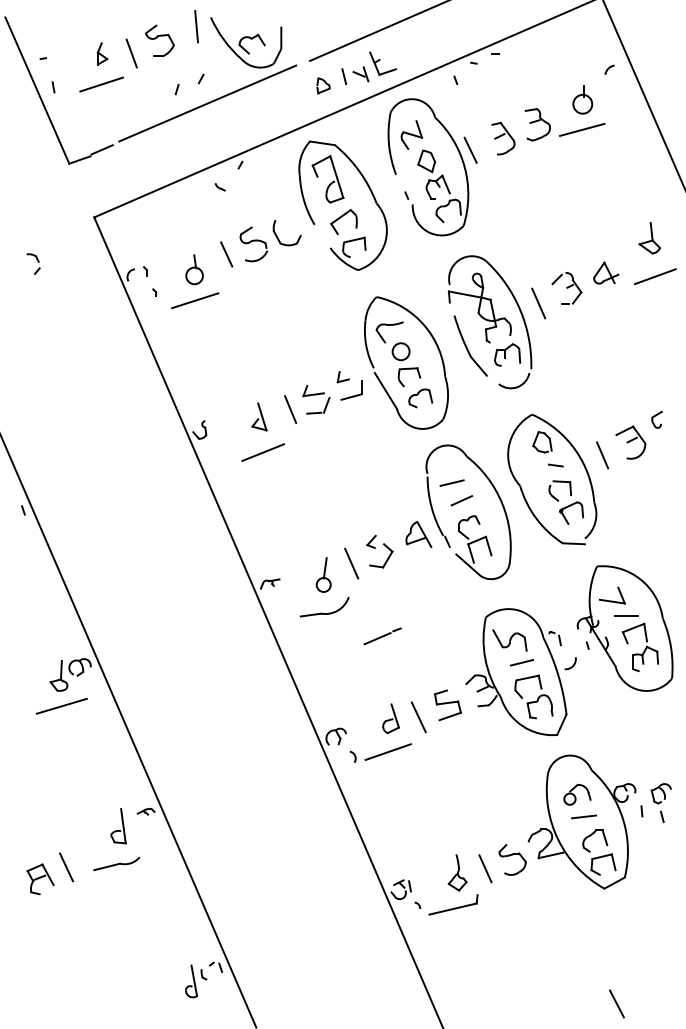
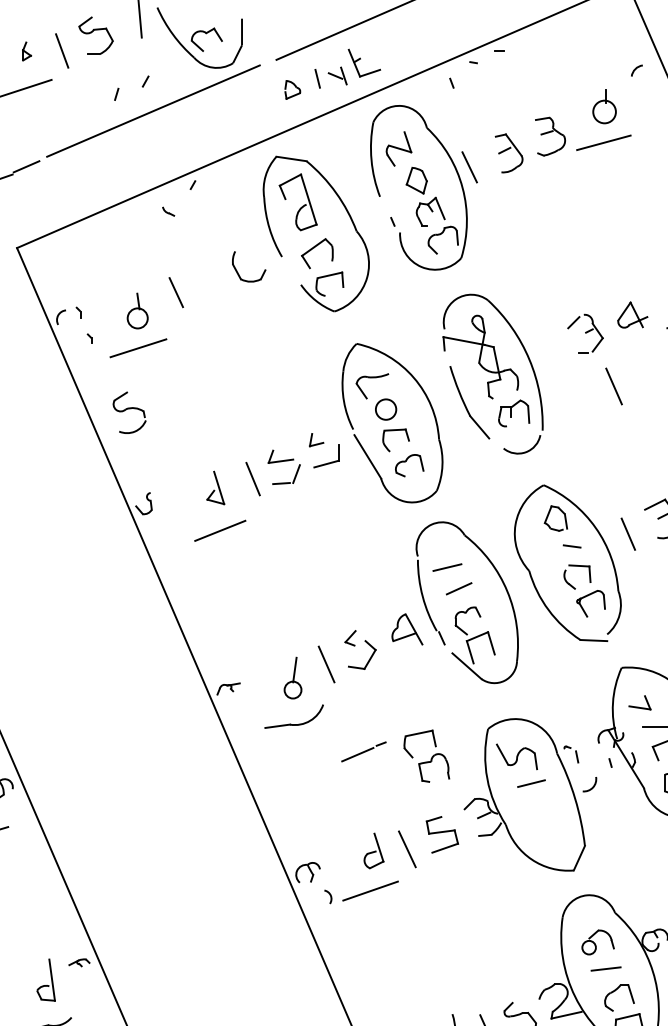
part: (102, 53) -> (26, 50), size x0.7
part: (253, 244) -> (129, 412), moved
line: (538, 303) -> (613, 386), moved
part: (611, 595) -> (639, 702), size x0.7
part: (533, 696) -> (426, 755), moved

